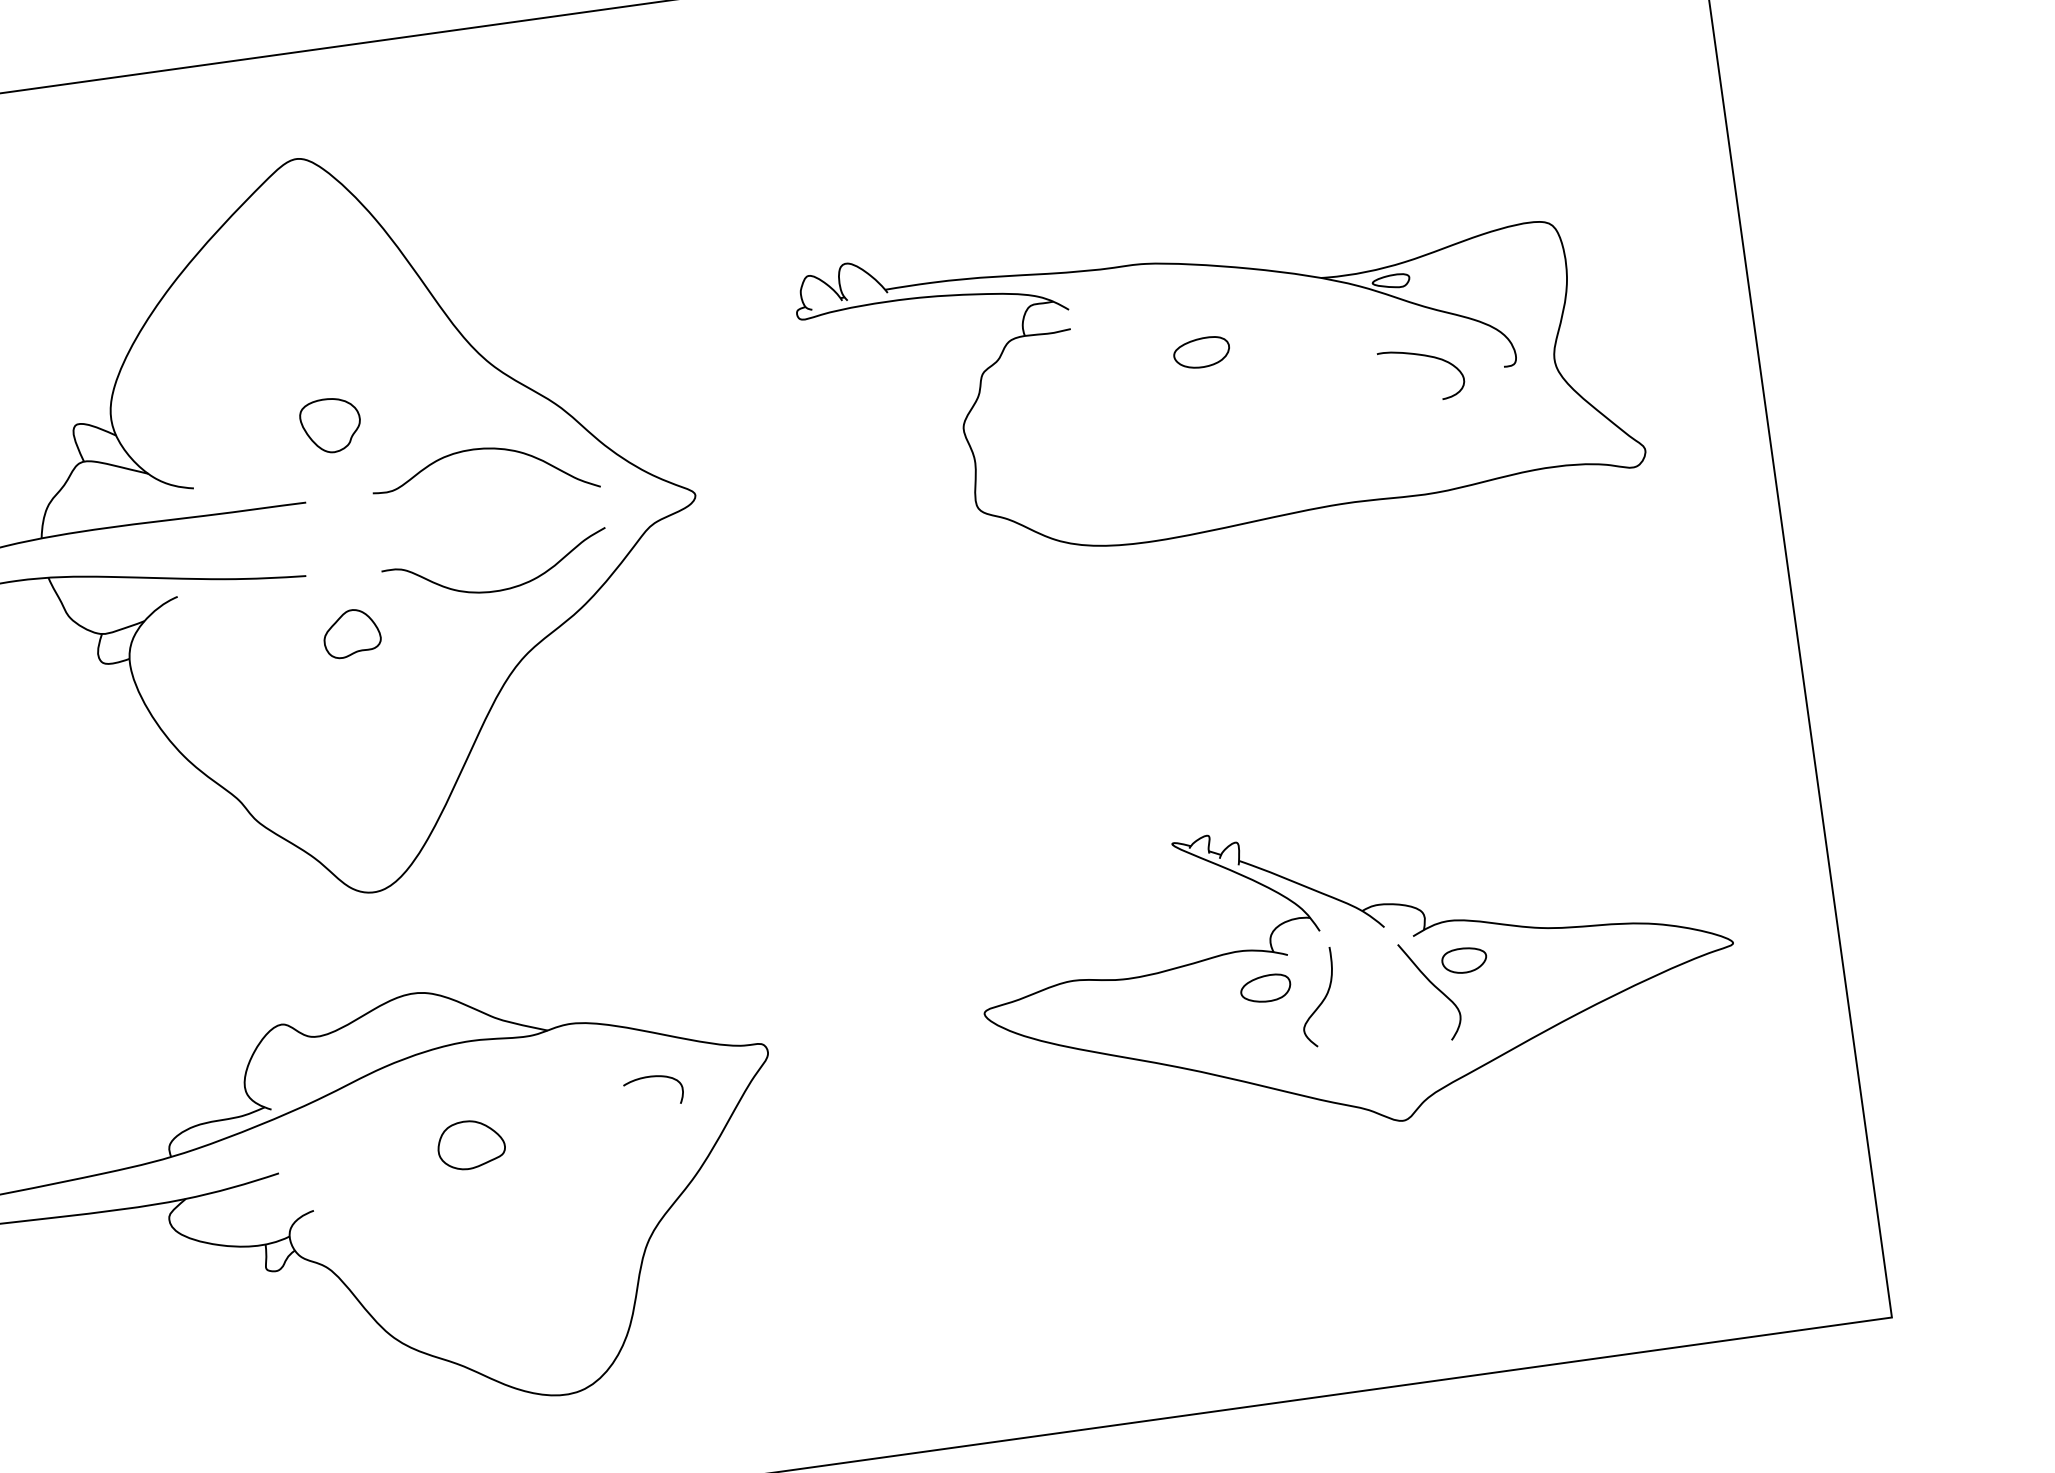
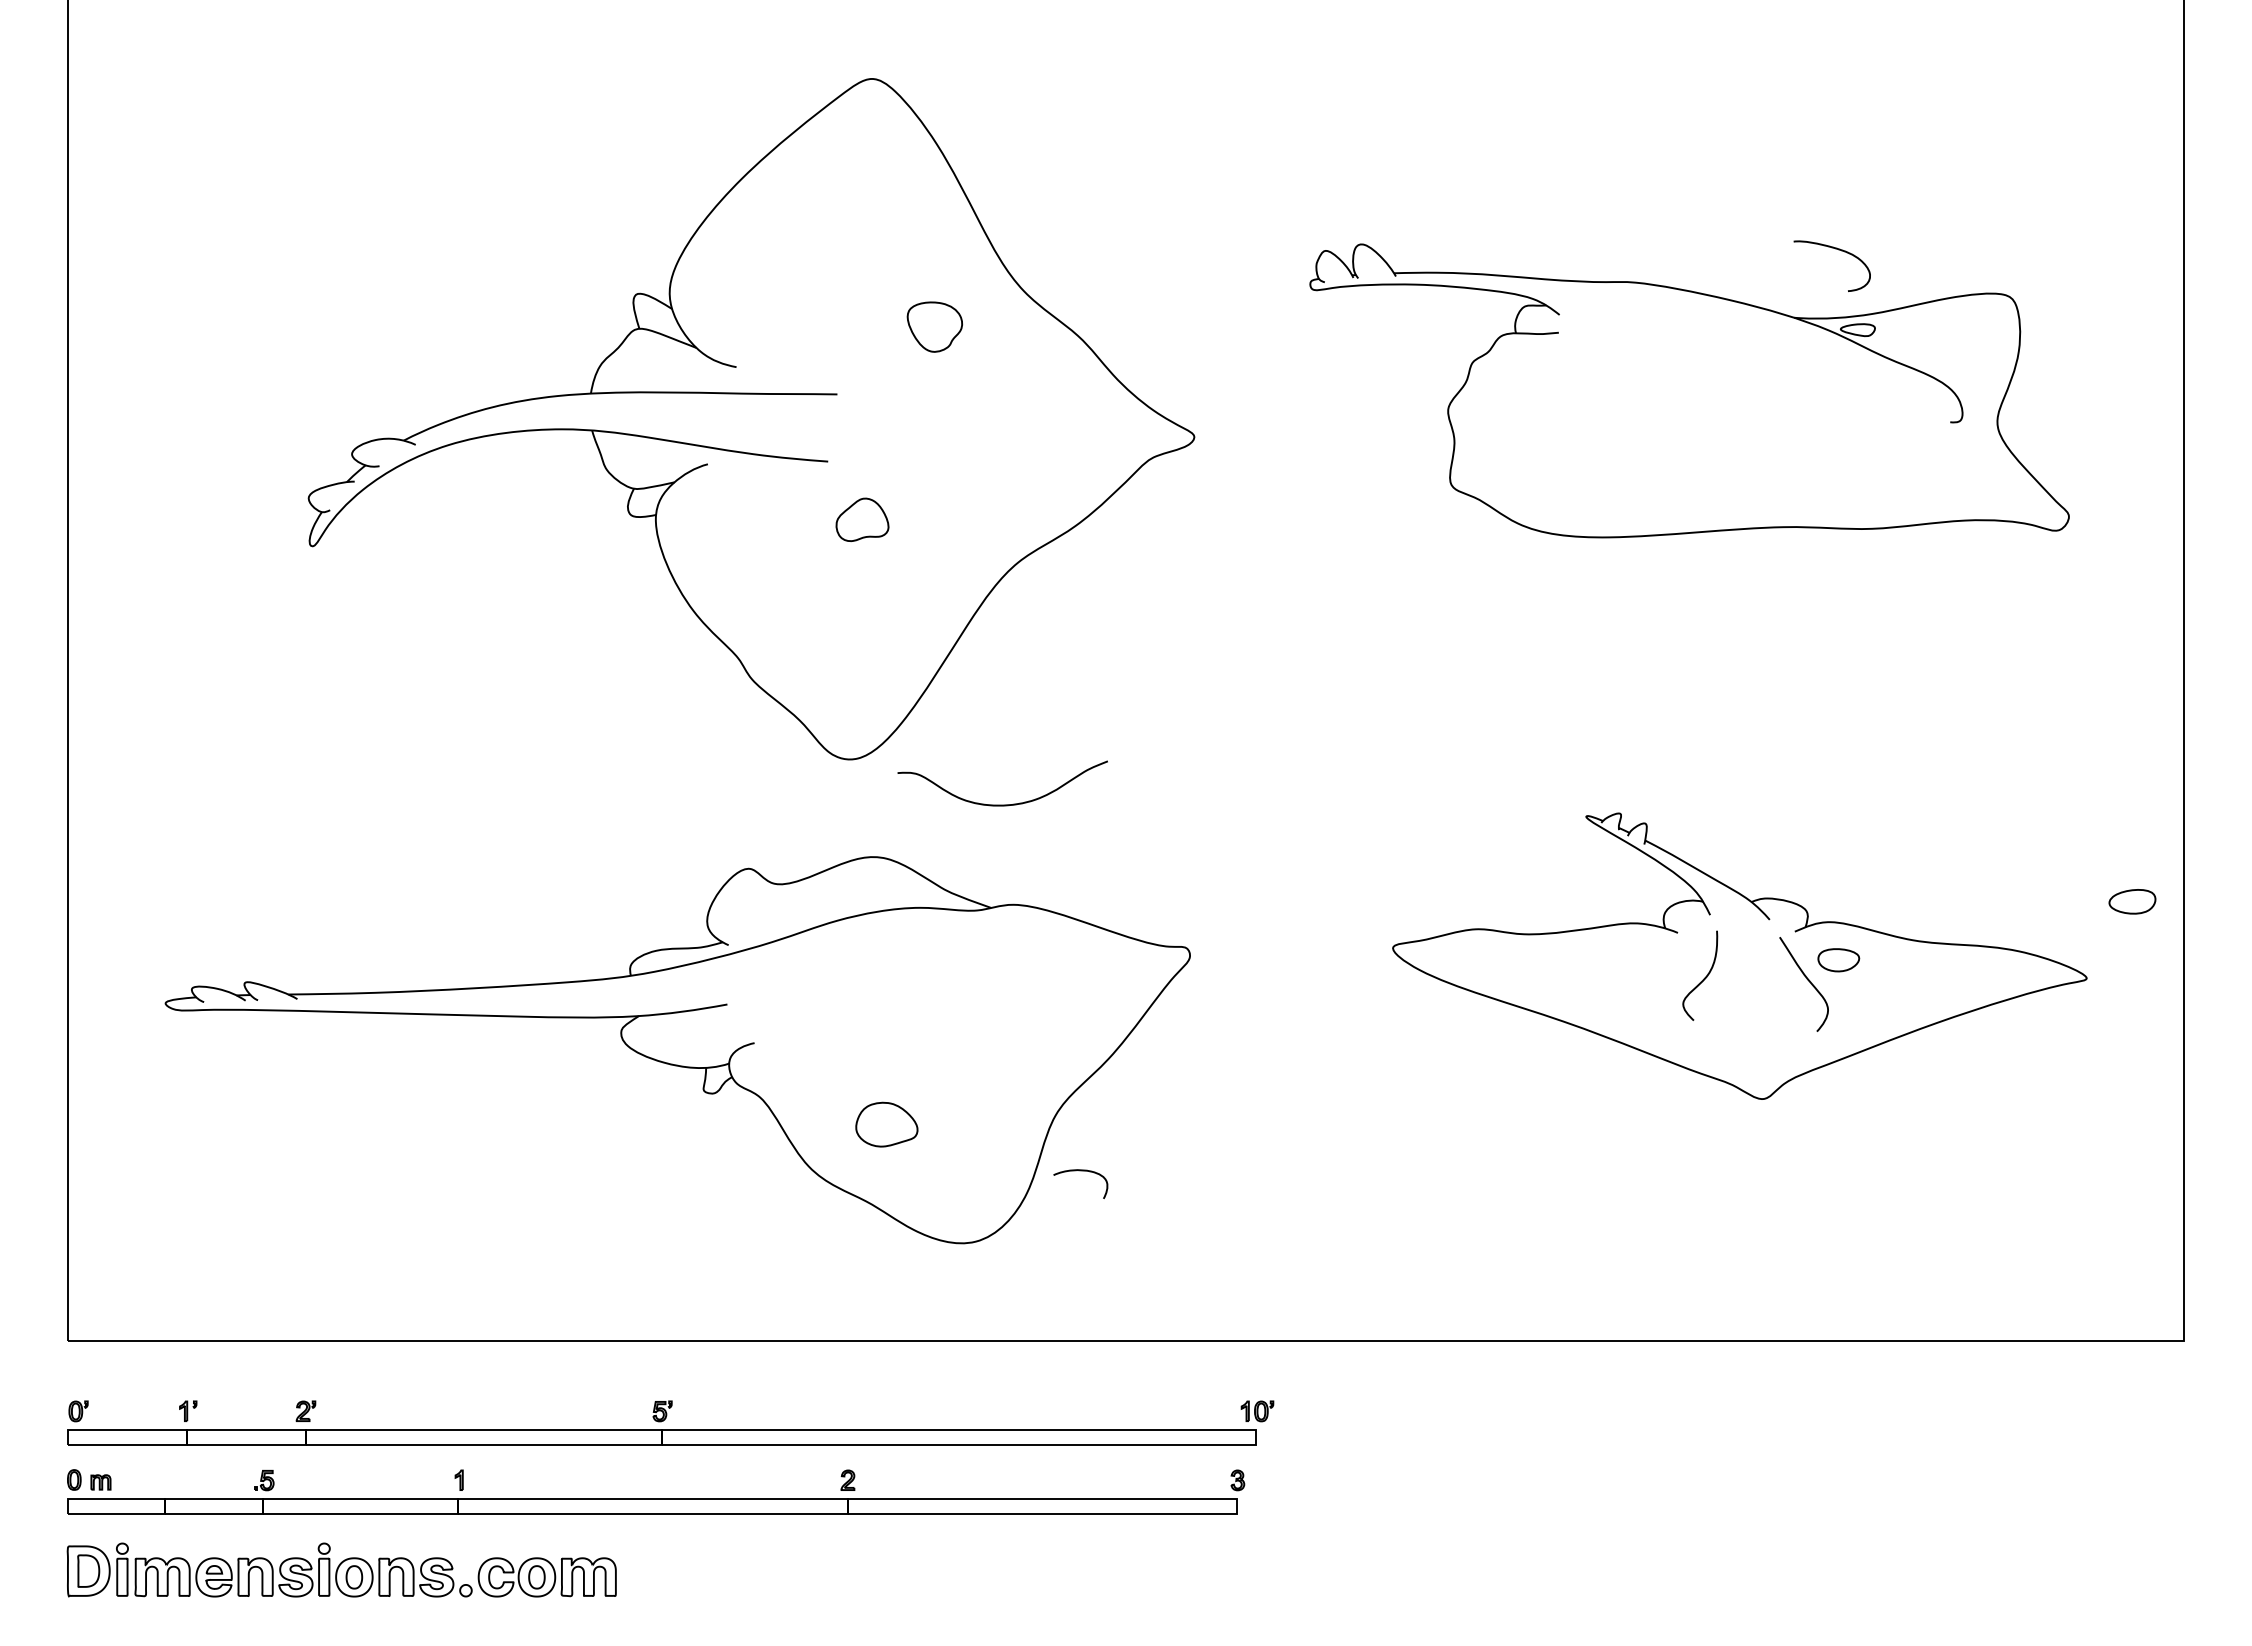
part: (1201, 352) -> (1675, 370), removed
curve: (1422, 356) -> (1835, 249), moved
part: (330, 424) -> (934, 326), moved
curve: (481, 449) -> (1004, 368), removed
curve: (498, 589) -> (1002, 804), moved
part: (1265, 988) -> (2132, 901), moved
curve: (651, 1077) -> (1080, 1171), moved
part: (470, 1144) -> (886, 1124), moved

